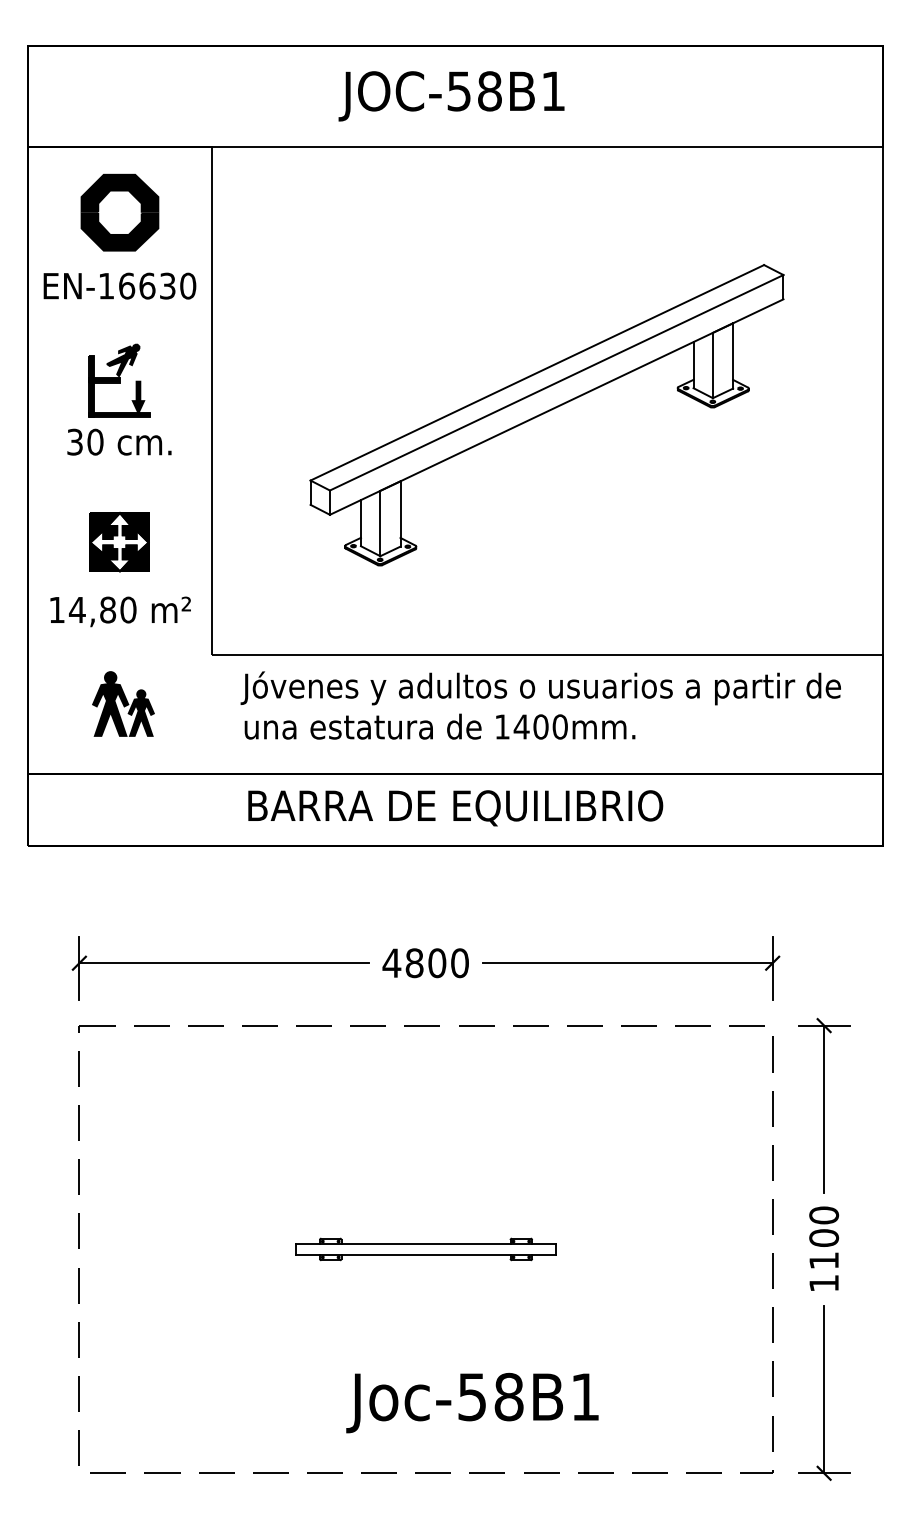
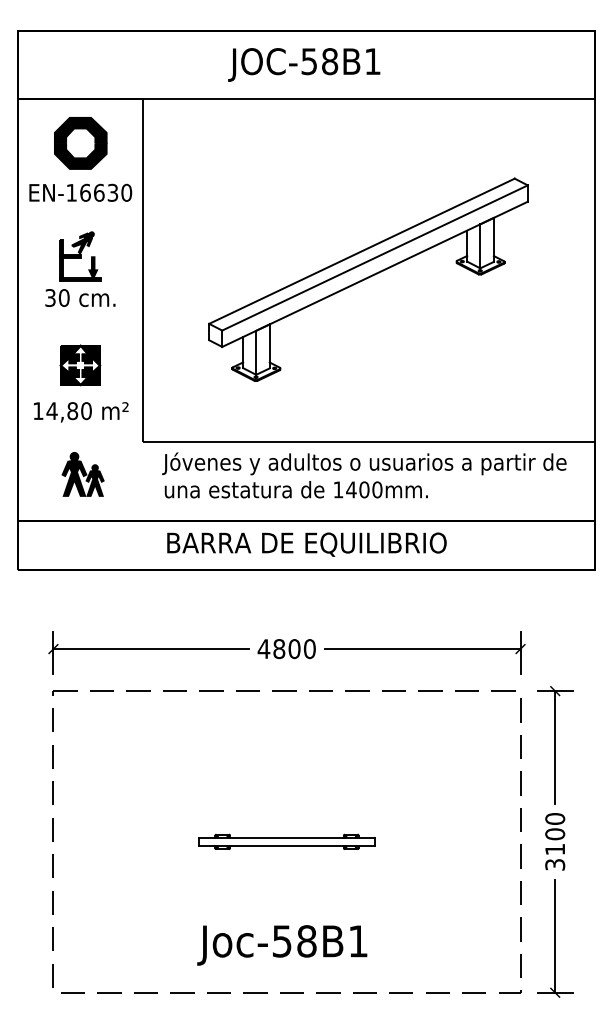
text: (824, 1282) -> (555, 864), 1100 -> 3100
text: (472, 1403) -> (282, 945), moved

